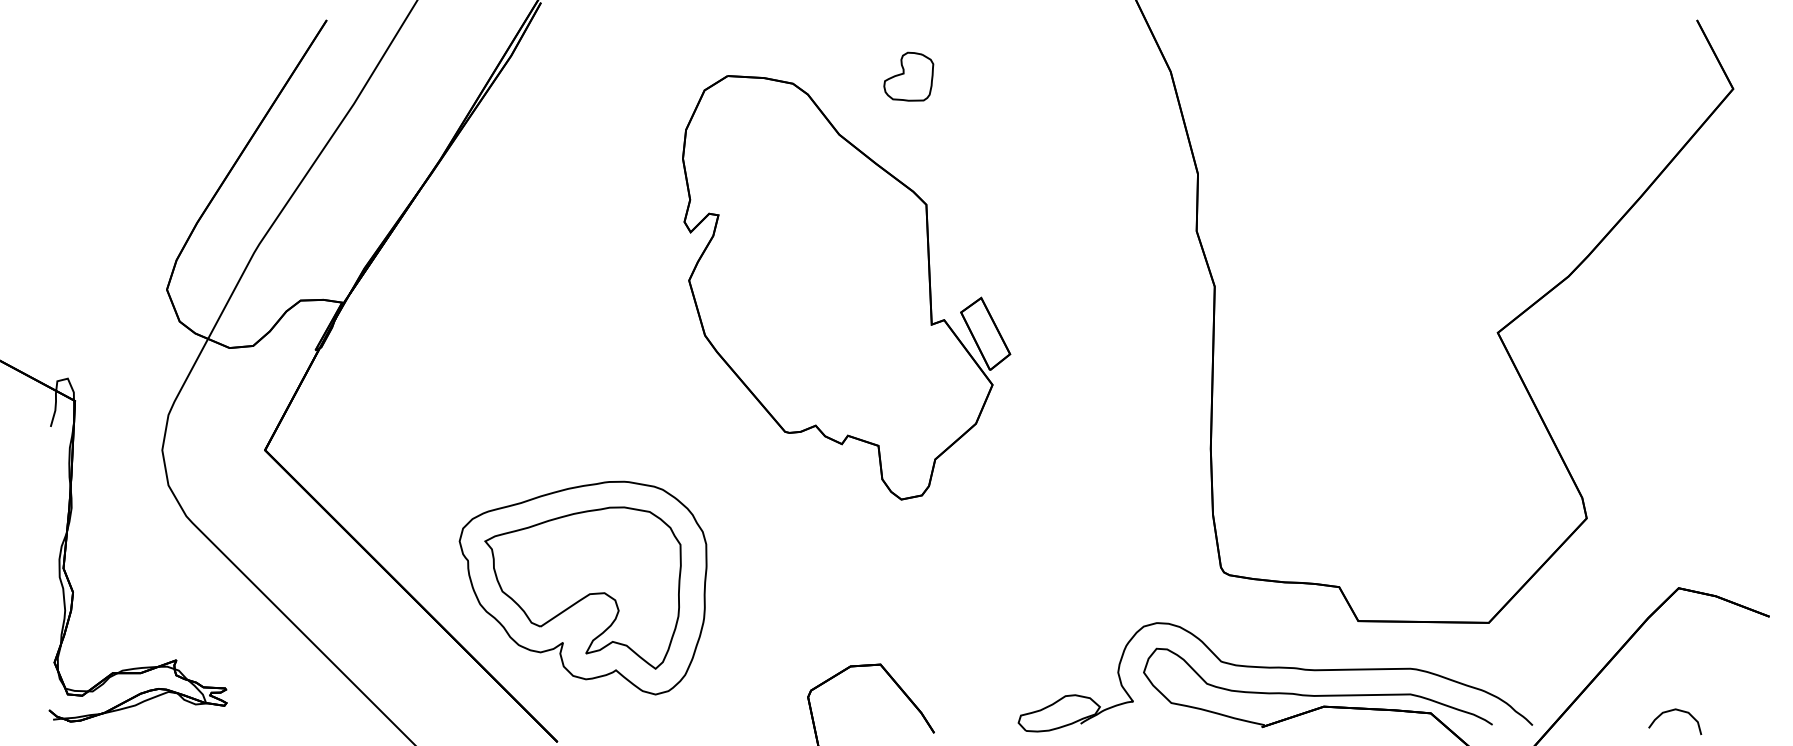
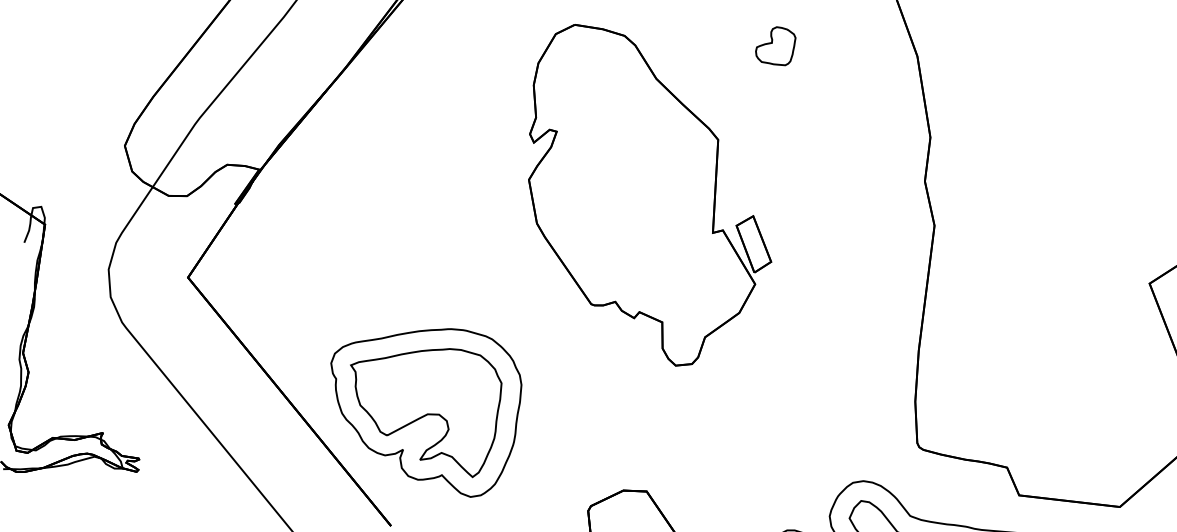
part: (908, 76) -> (775, 45), moved

